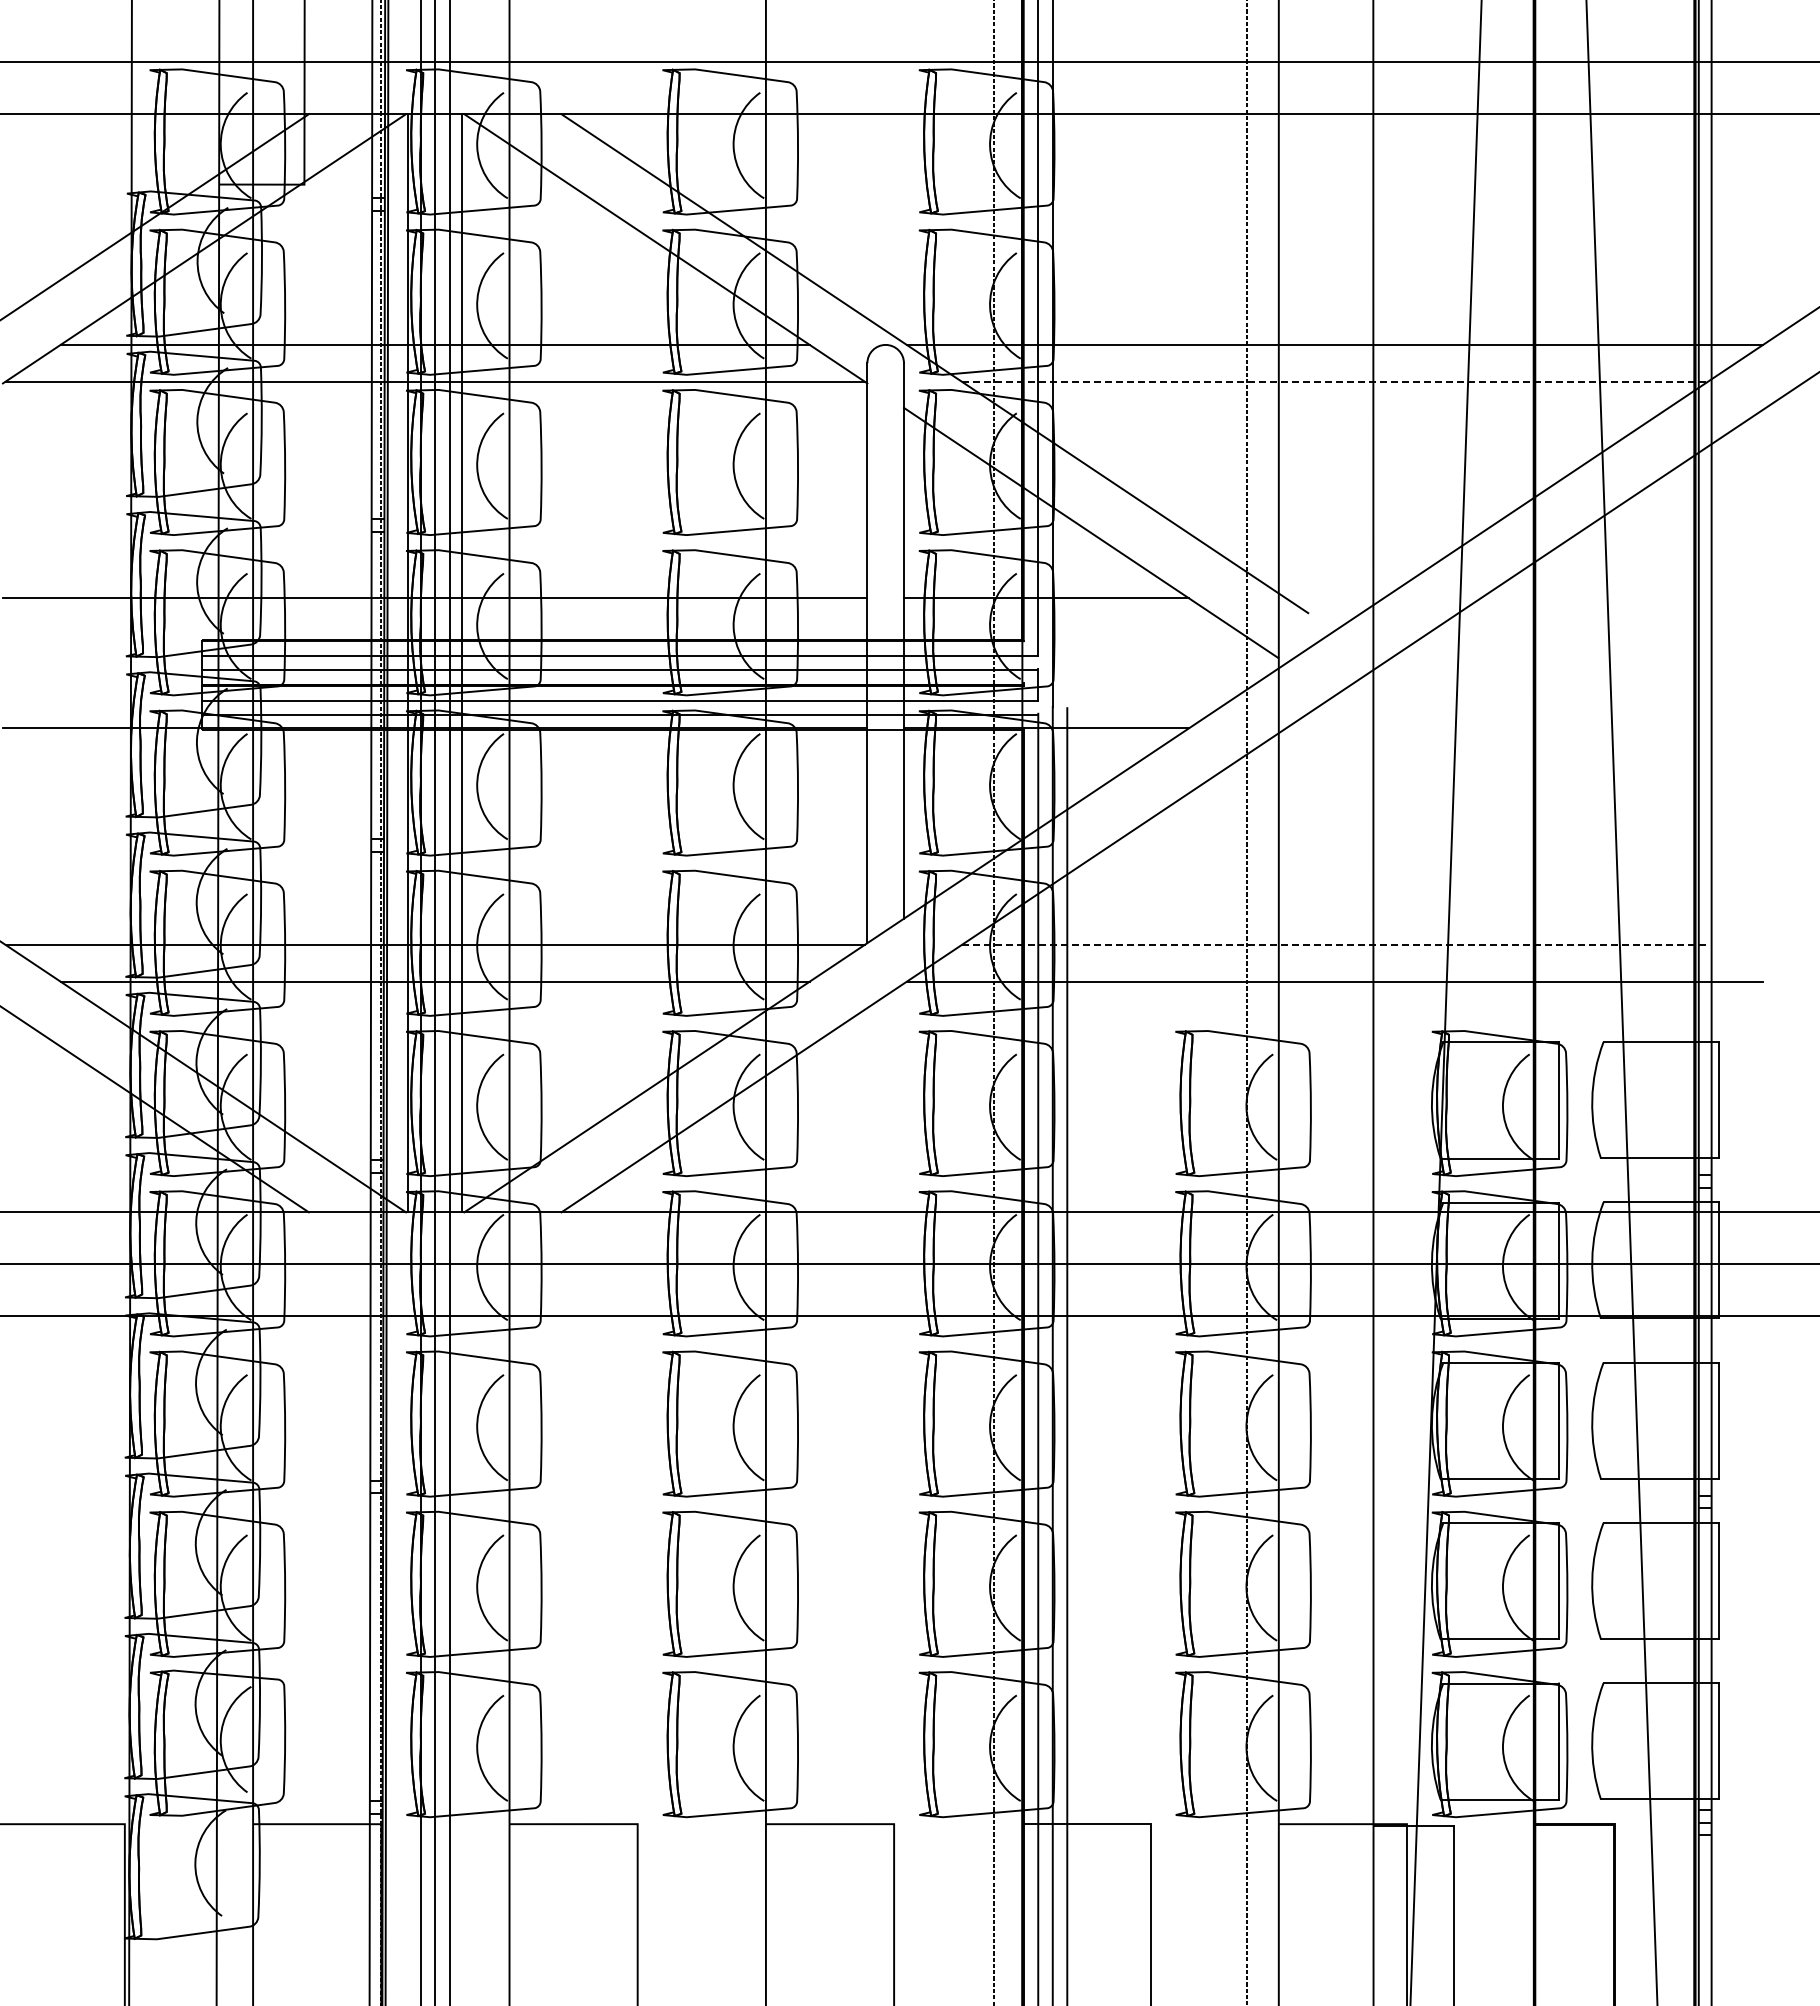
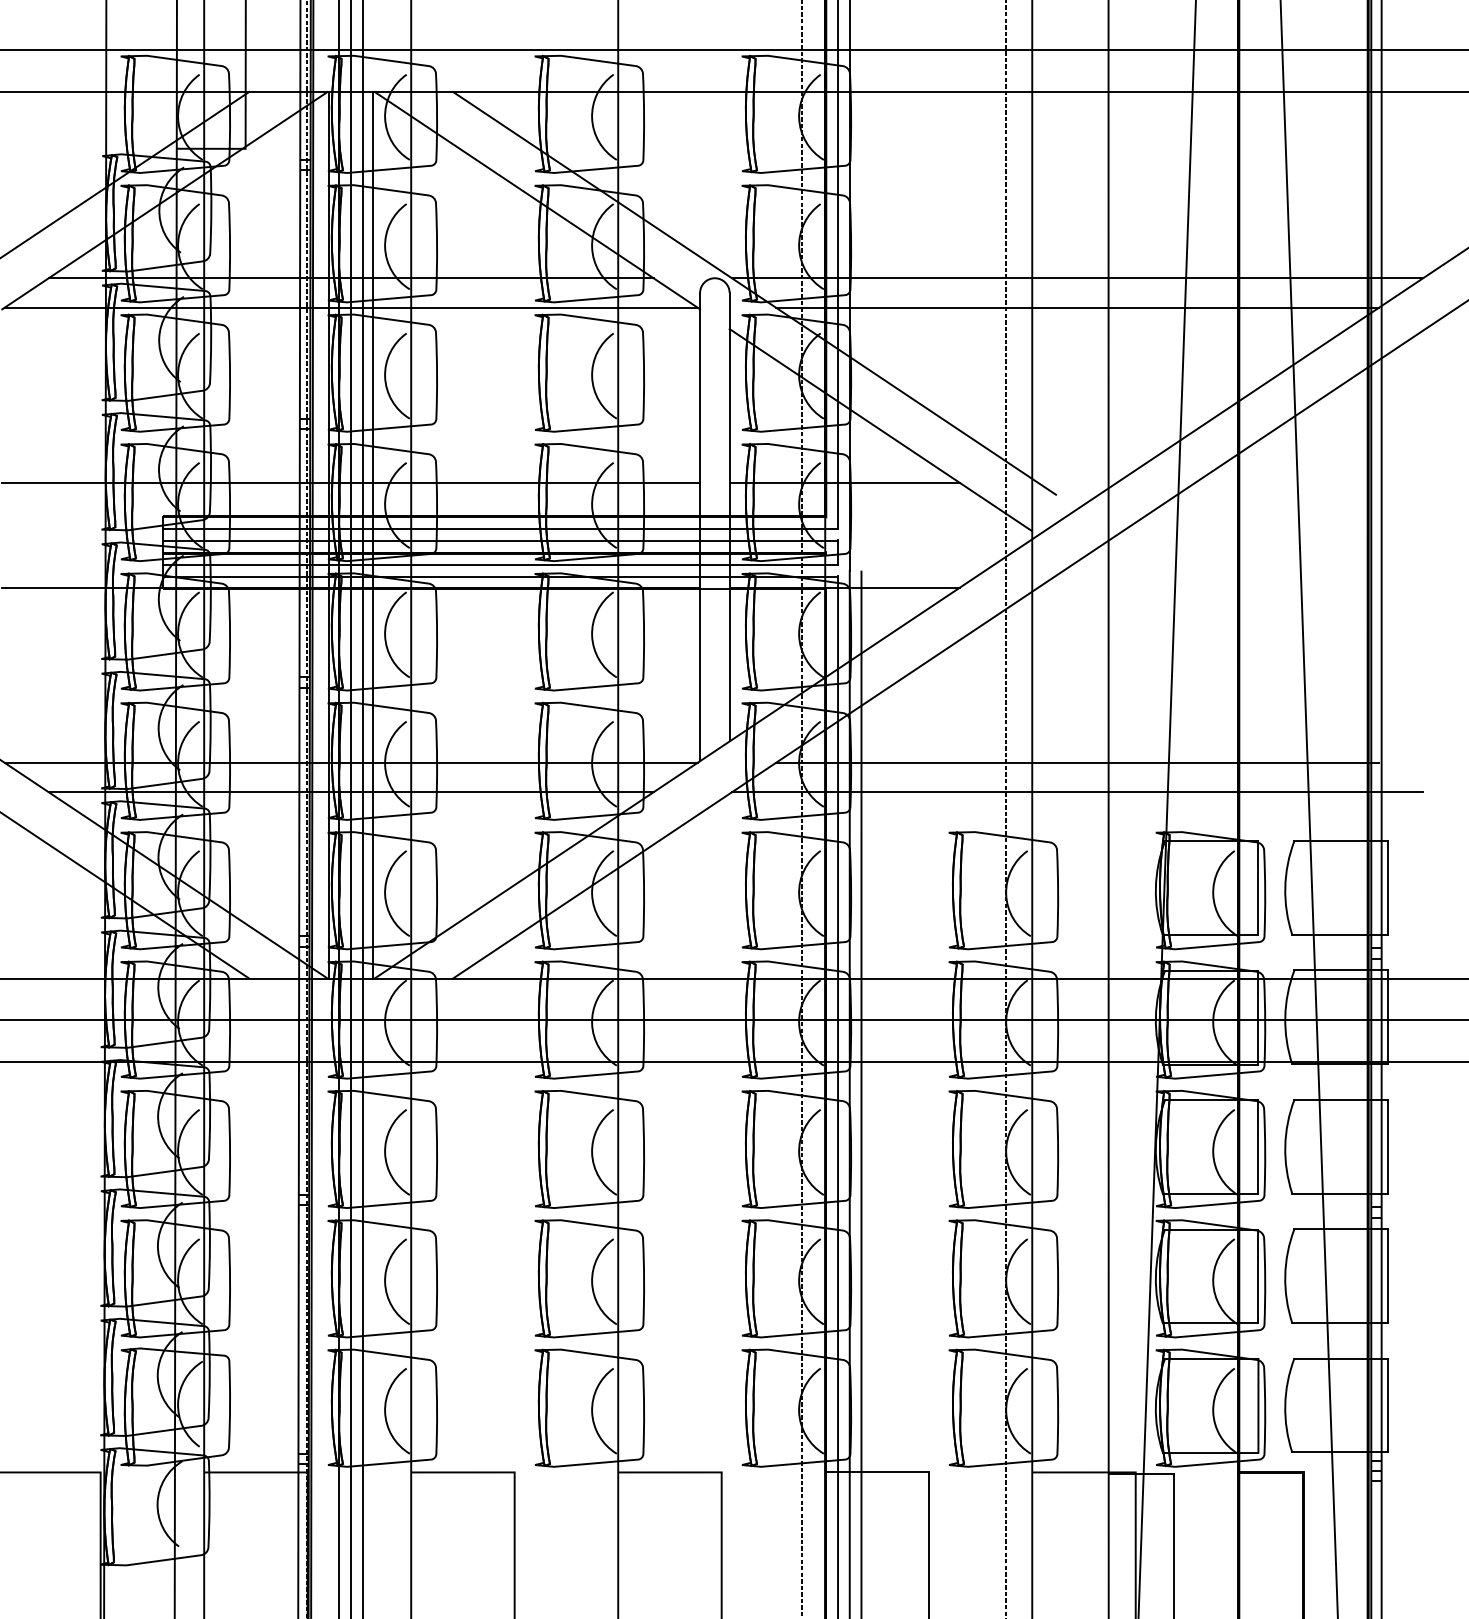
line: (1335, 381) -> (1078, 307), dashed -> solid
line: (1335, 944) -> (1078, 762), dashed -> solid

